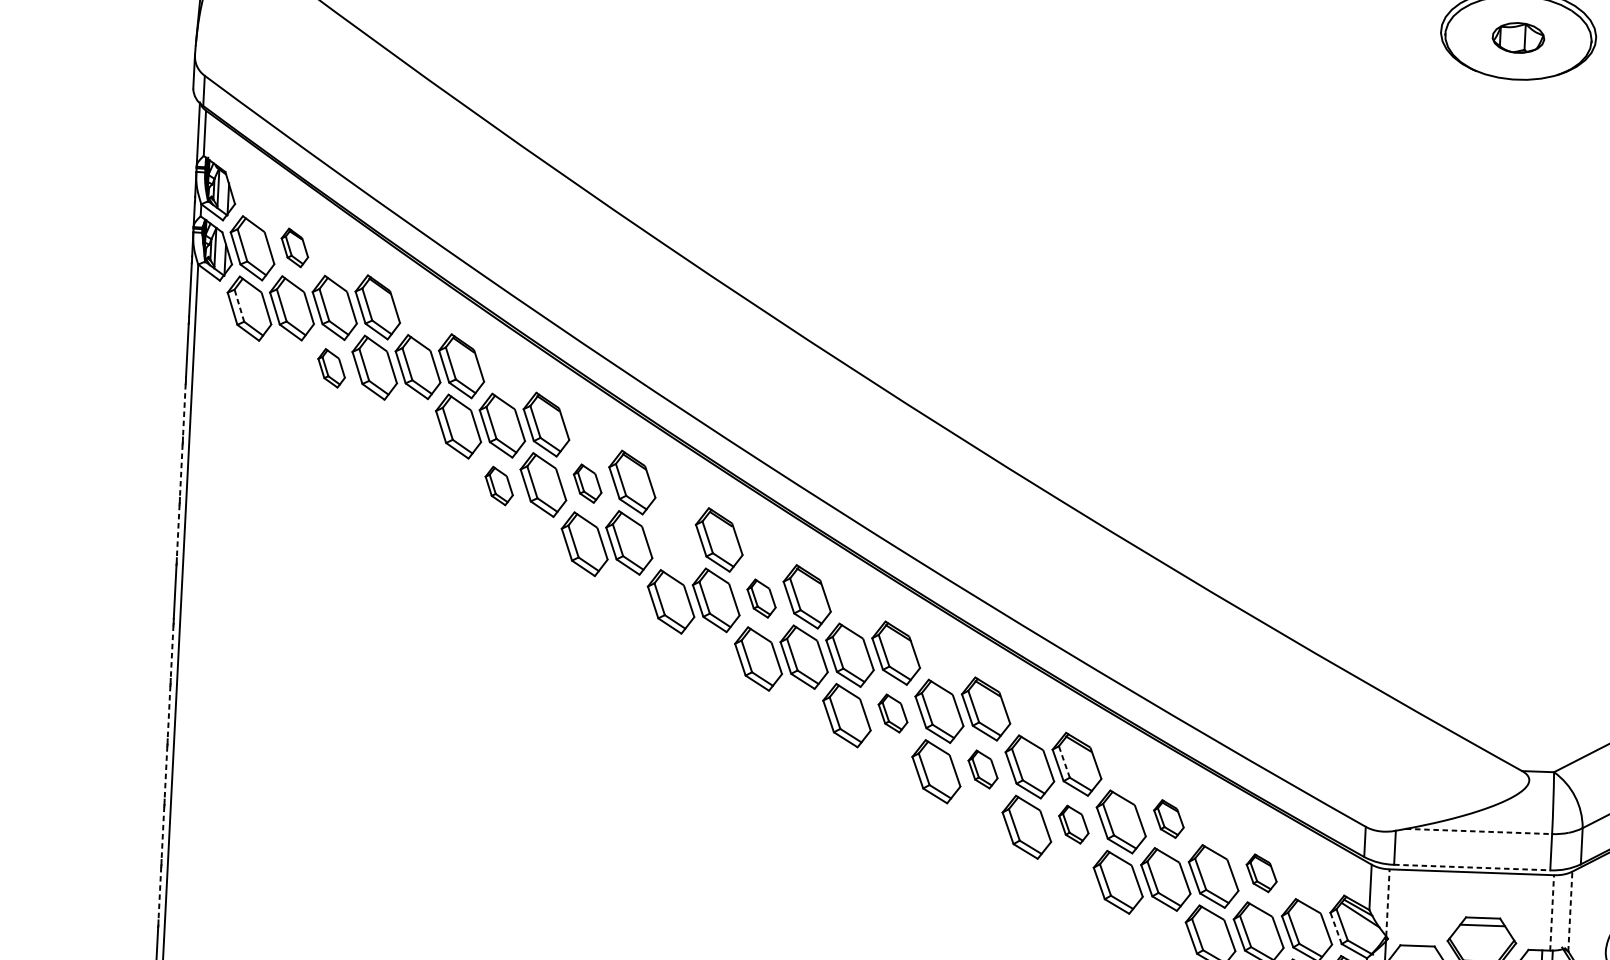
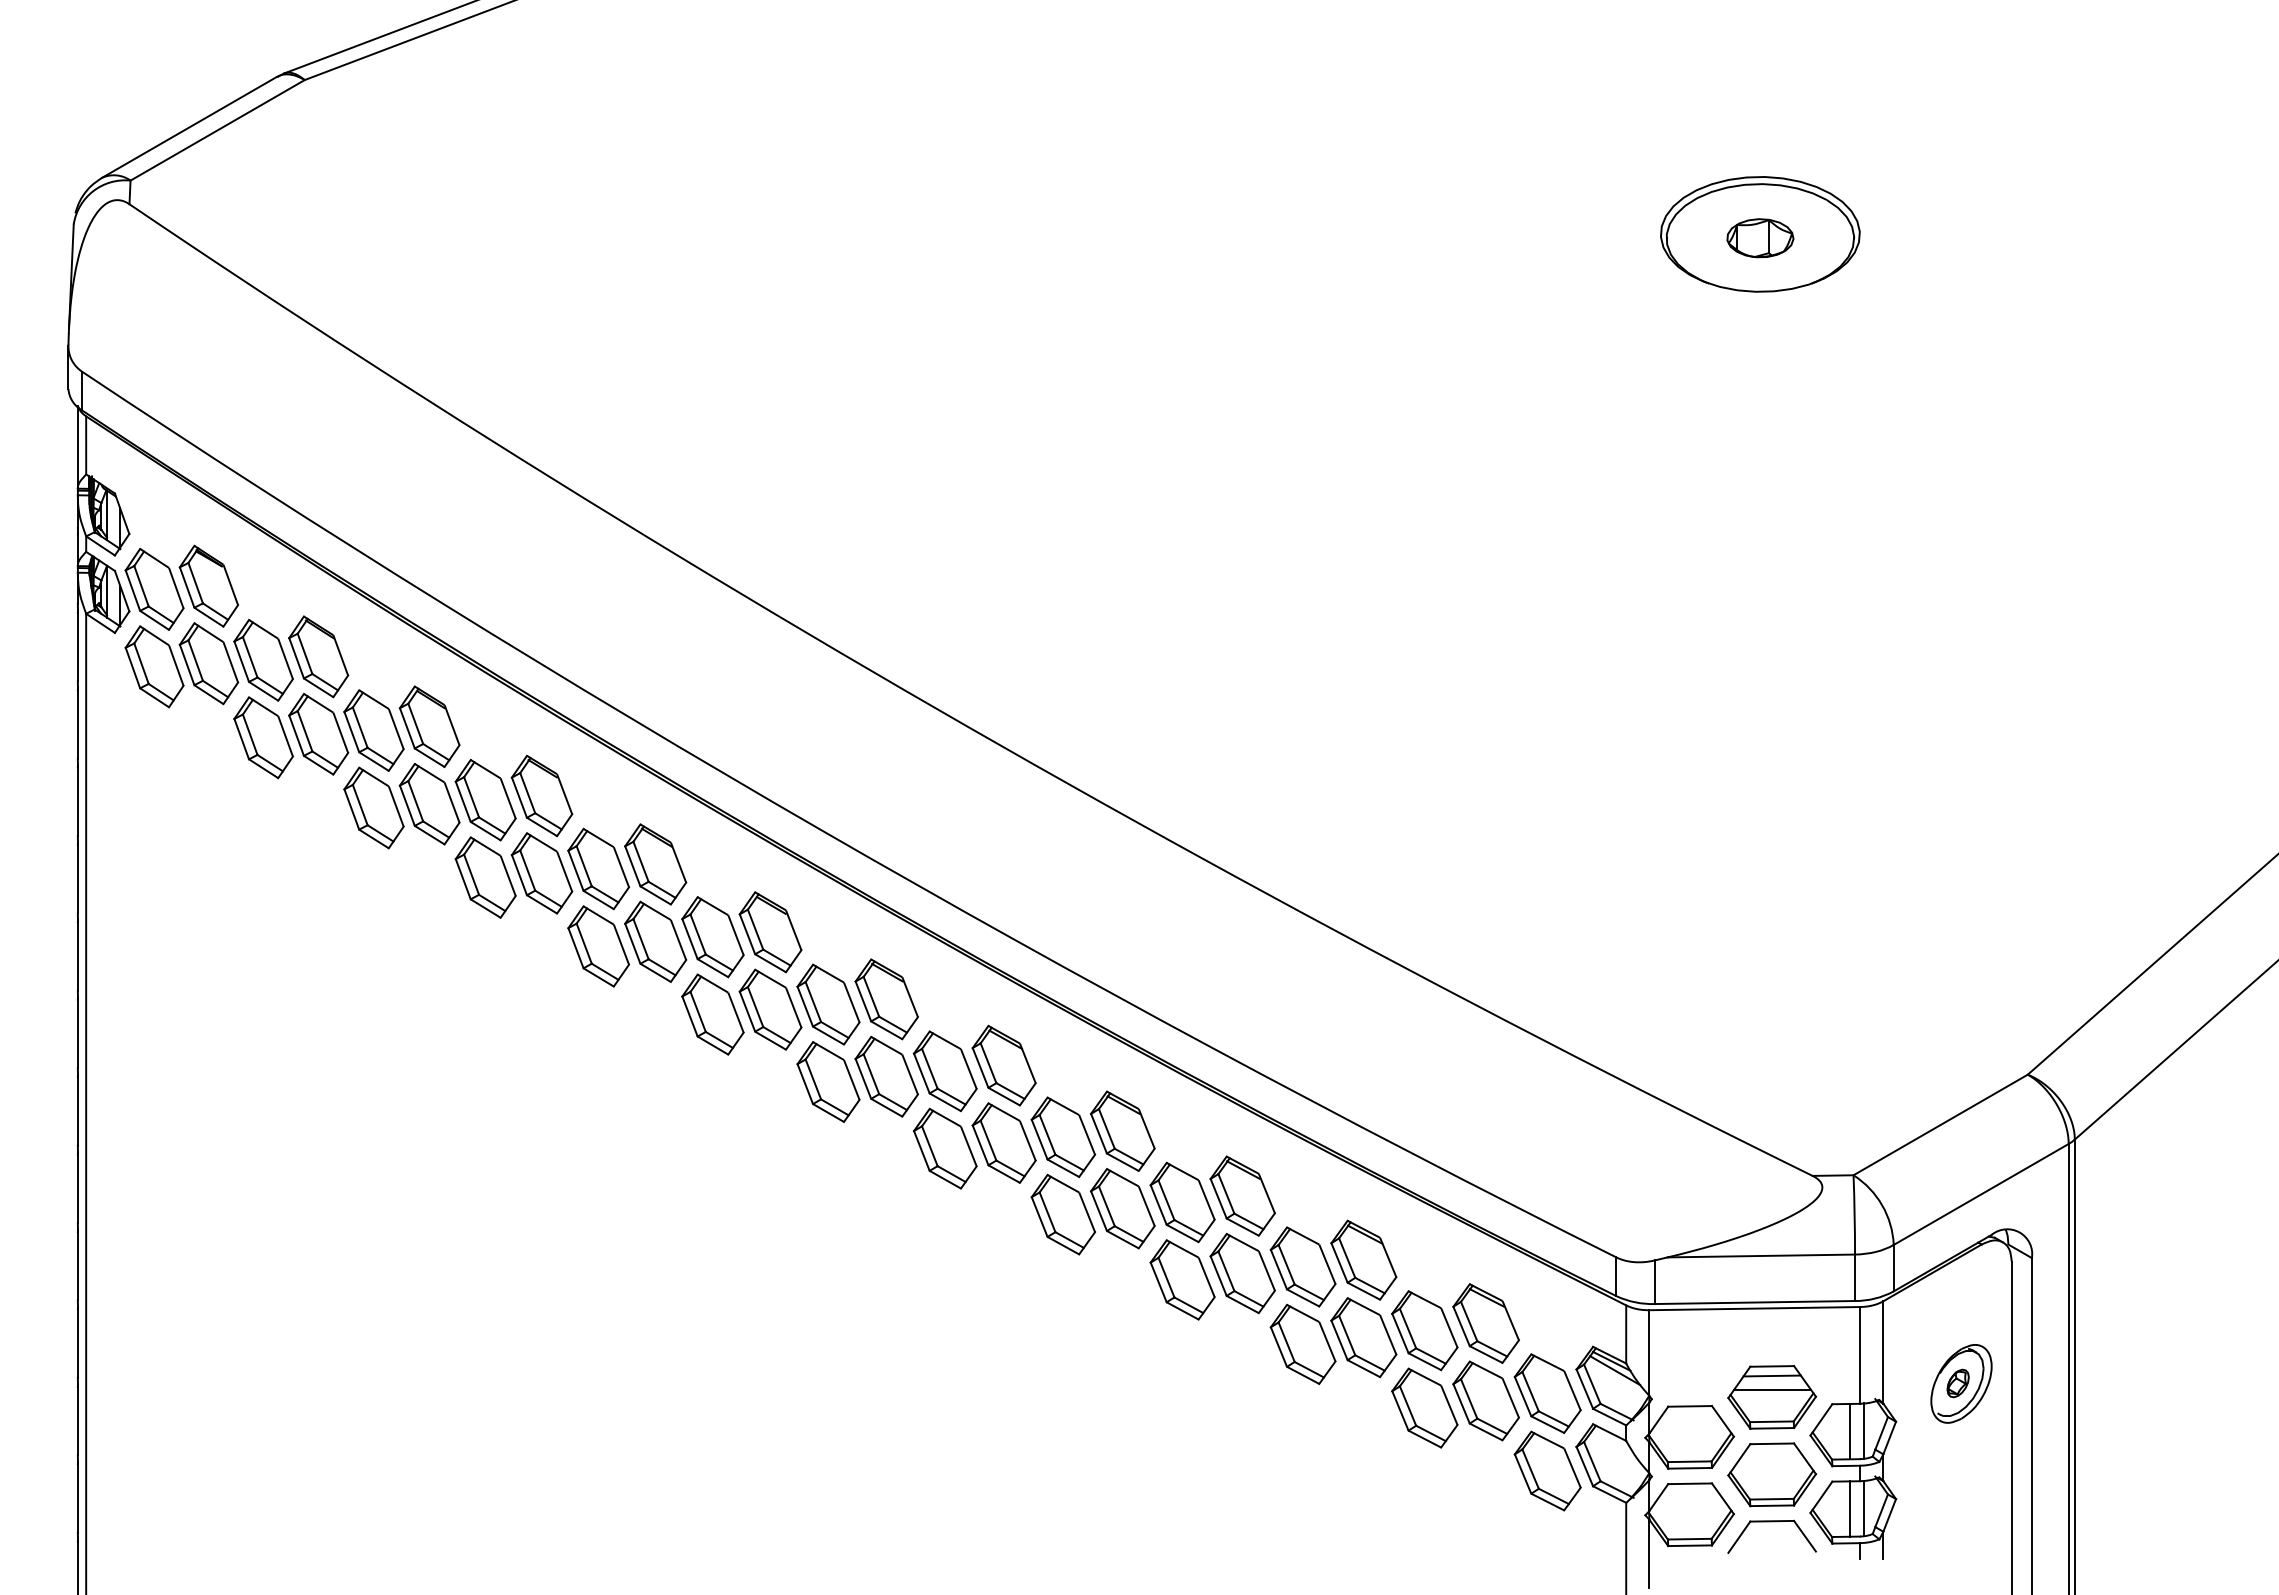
part: (294, 247) -> (208, 585), size x1.67
line: (239, 305) -> (141, 663), dashed -> solid
part: (331, 368) -> (263, 737), size x1.67
line: (184, 411) -> (77, 802), dashed -> solid
part: (414, 427) -> (373, 807), added
line: (180, 471) -> (77, 879), dashed -> solid
part: (587, 483) -> (598, 868), size x1.67
part: (499, 486) -> (485, 877), size x1.67
line: (177, 531) -> (77, 956), dashed -> solid
part: (673, 541) -> (712, 937), added
part: (761, 598) -> (828, 1004), size x1.67
line: (171, 652) -> (77, 1111), dashed -> solid
line: (168, 713) -> (77, 1189), dashed -> solid
part: (892, 713) -> (1003, 1142), size x1.67
line: (1064, 761) -> (1226, 1193), dashed -> solid
part: (982, 769) -> (1122, 1208), size x1.67
line: (165, 773) -> (77, 1266), dashed -> solid
part: (1168, 818) -> (1363, 1259), size x1.67
part: (1073, 824) -> (1242, 1273), size x1.67
line: (1479, 831) -> (1761, 1255), dashed -> solid
line: (162, 834) -> (77, 1344), dashed -> solid
line: (1472, 867) -> (1755, 1302), dashed -> solid
part: (1261, 873) -> (1485, 1323), size x1.67
line: (159, 894) -> (77, 1421), dashed -> solid
line: (1387, 903) -> (1649, 1353), dashed -> solid
line: (1570, 910) -> (1883, 1351), dashed -> solid
line: (1552, 912) -> (1860, 1354), dashed -> solid
line: (1335, 927) -> (1584, 1388), dashed -> solid
line: (1482, 936) -> (1772, 1390), added

